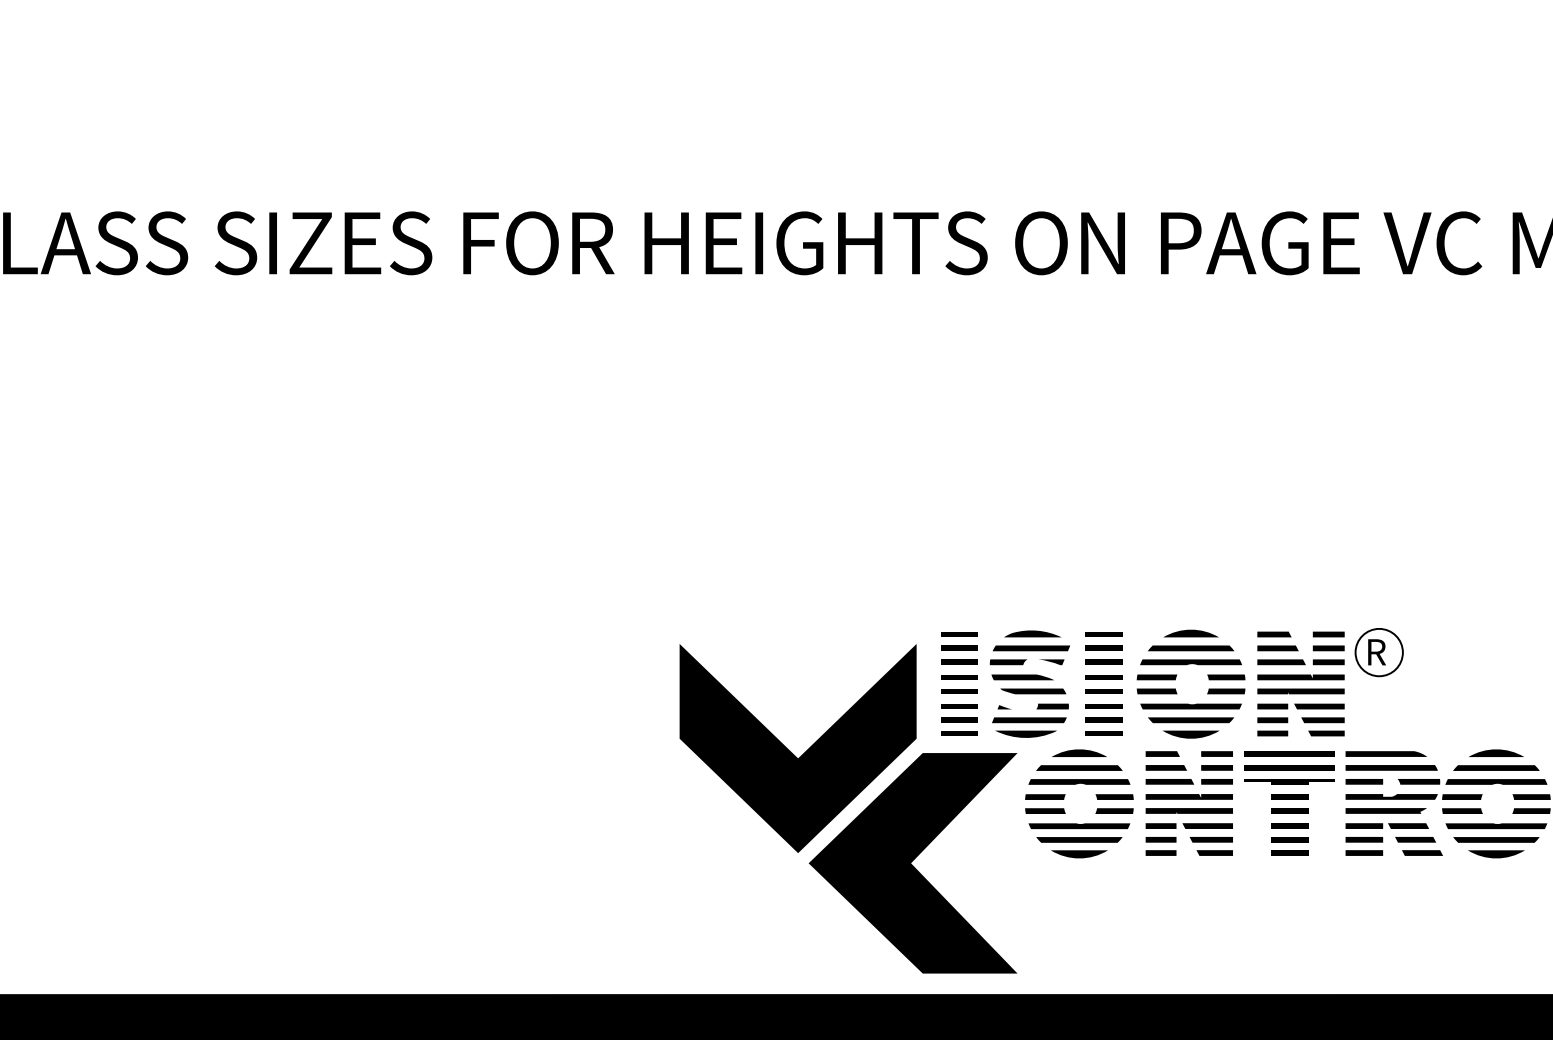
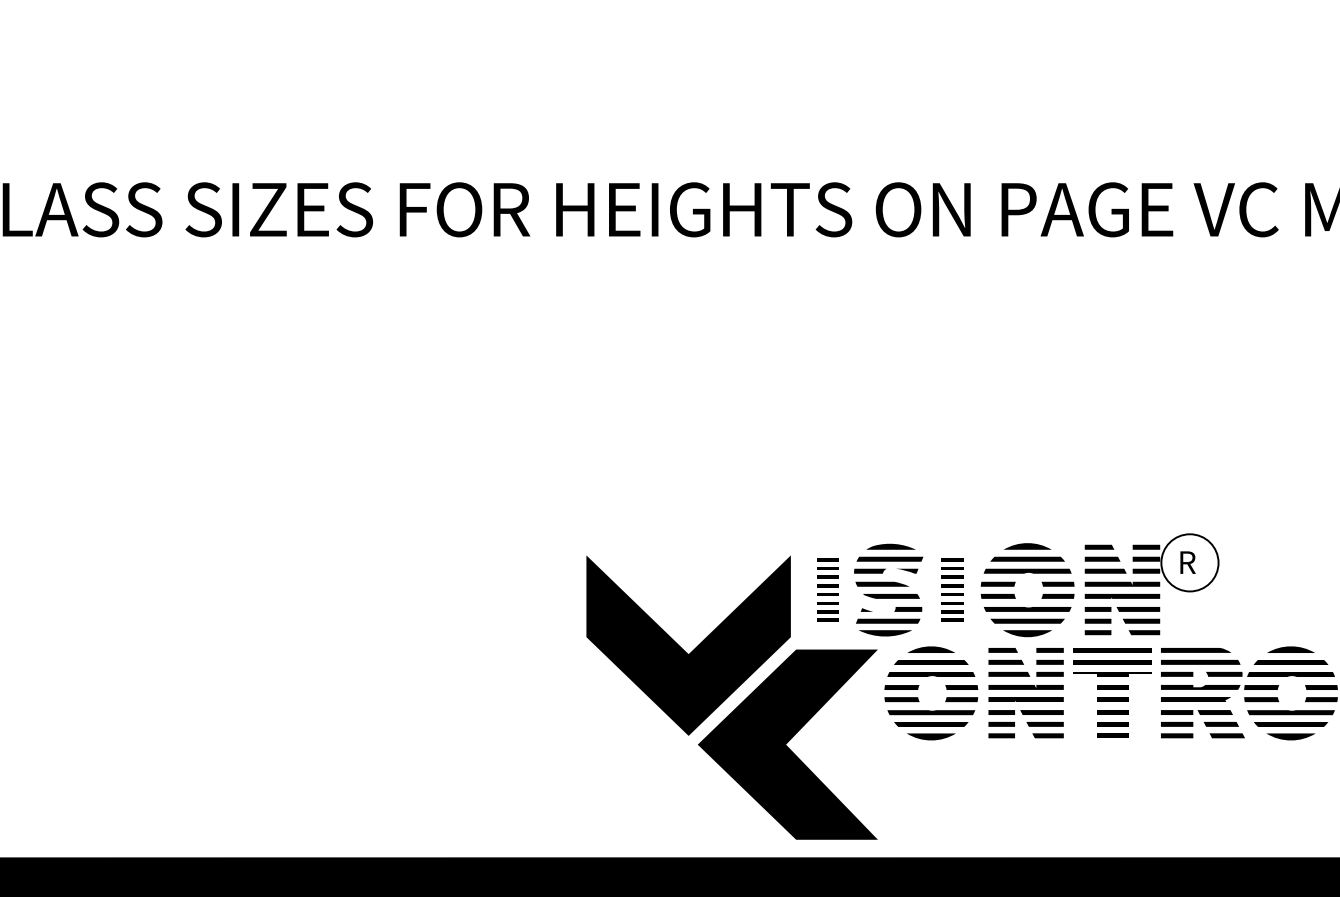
circle: (1378, 652) -> (1189, 562), size x1.4
part: (959, 683) -> (827, 589), size x0.7
part: (1103, 683) -> (952, 589), size x0.7

